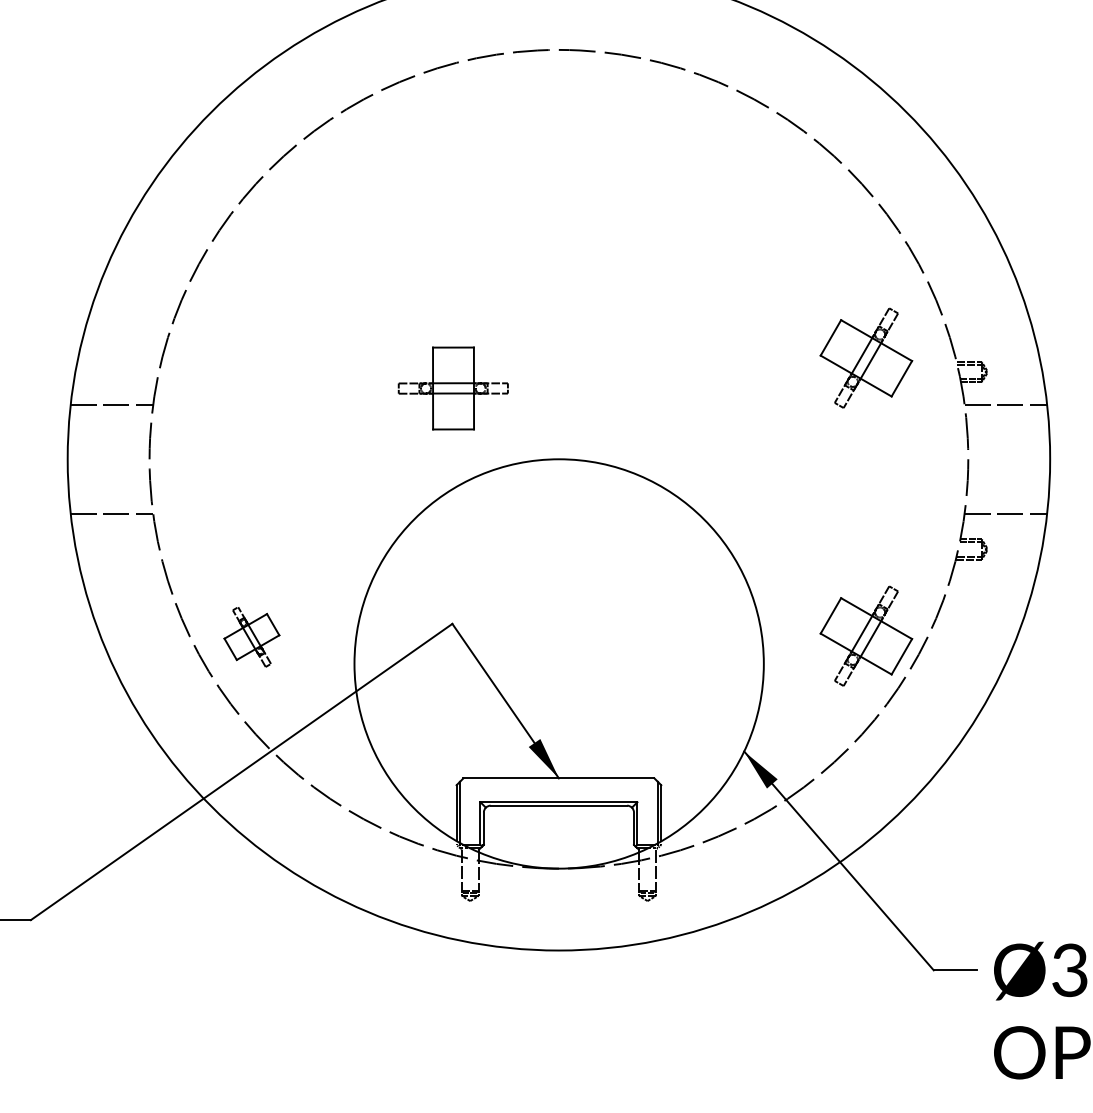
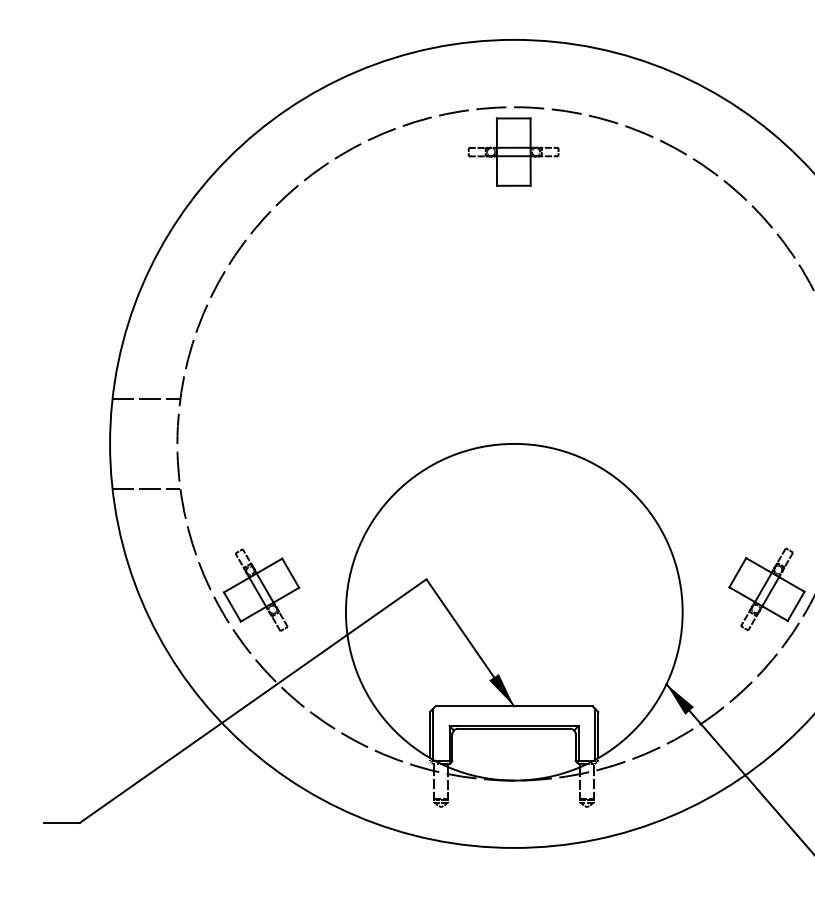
part: (866, 357) -> (767, 360), removed
part: (452, 388) -> (512, 152), moved
part: (251, 636) -> (261, 589), size x1.67

